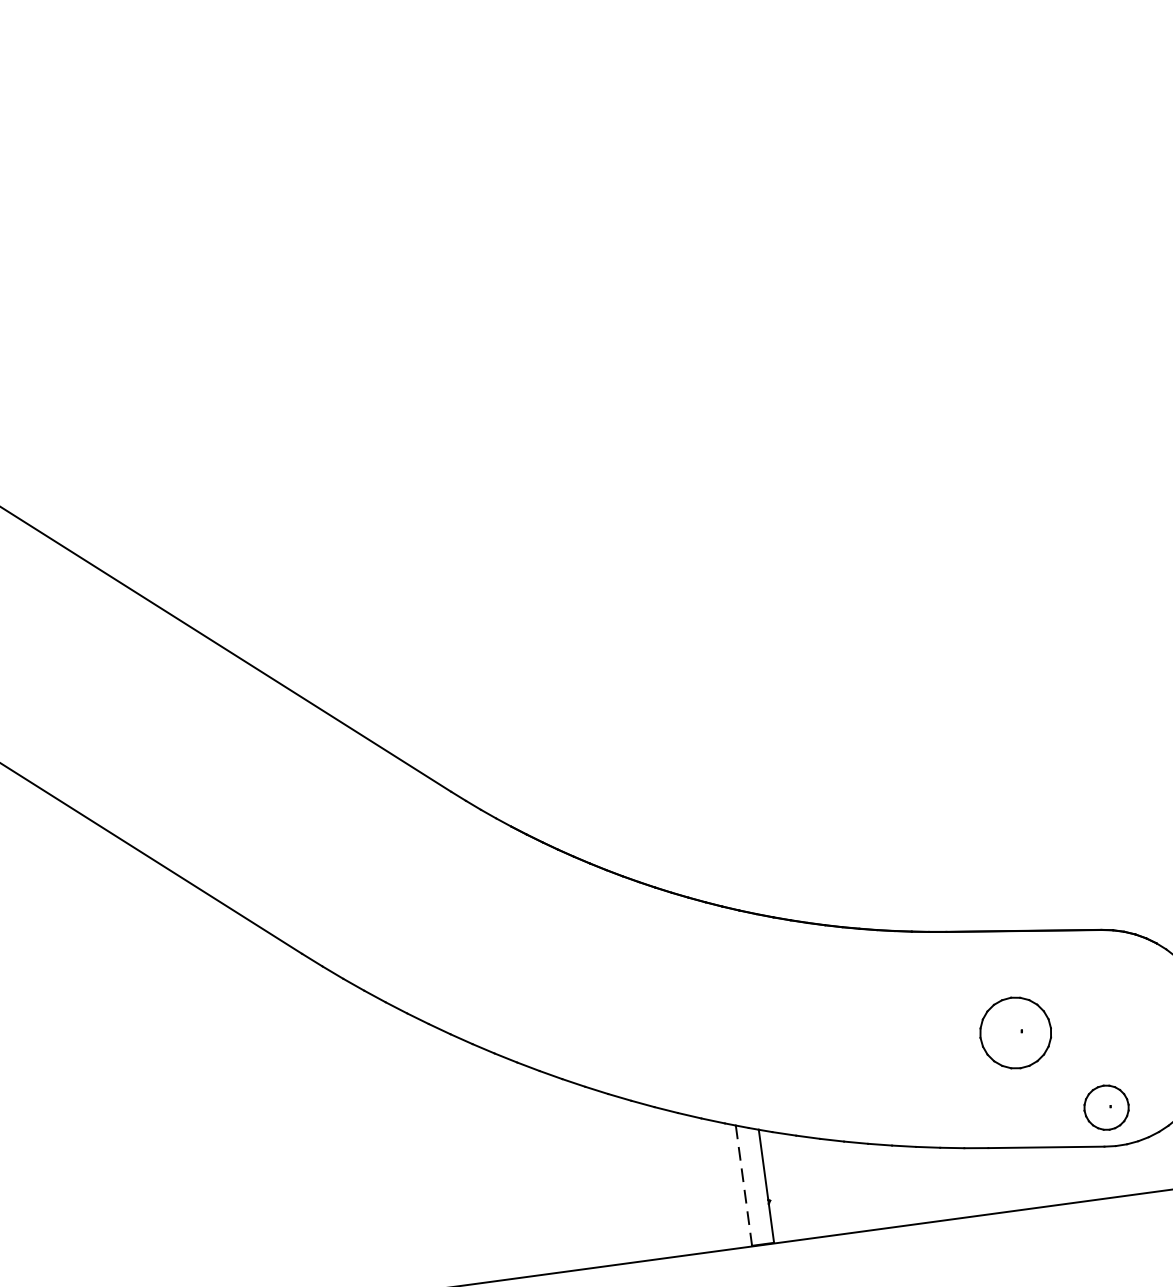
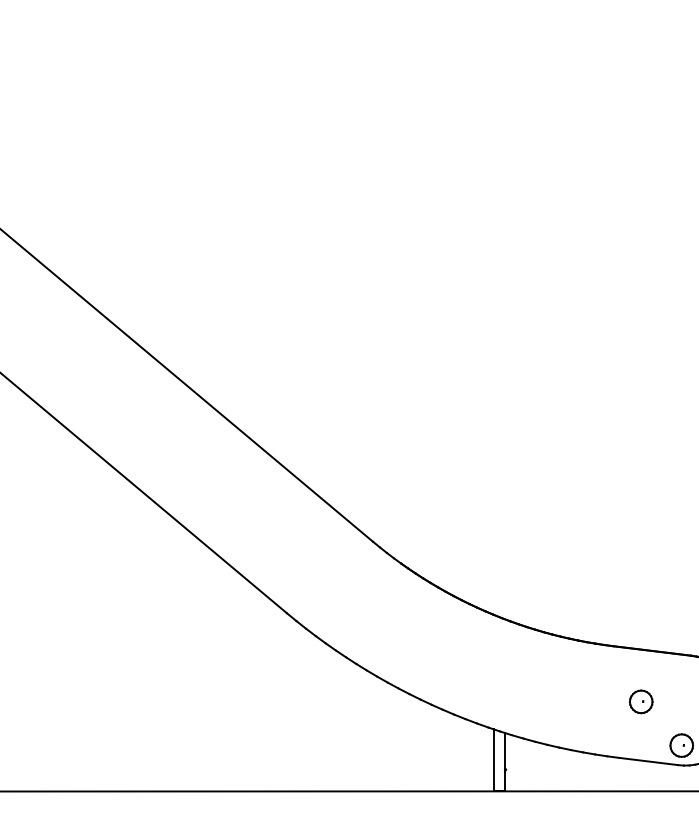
part: (1016, 1032) -> (641, 701), size x0.62
line: (743, 1186) -> (493, 760), dashed -> solid

